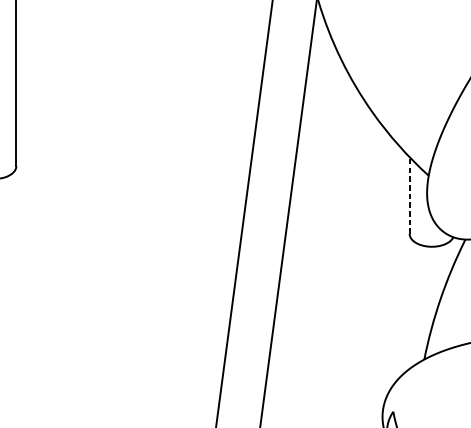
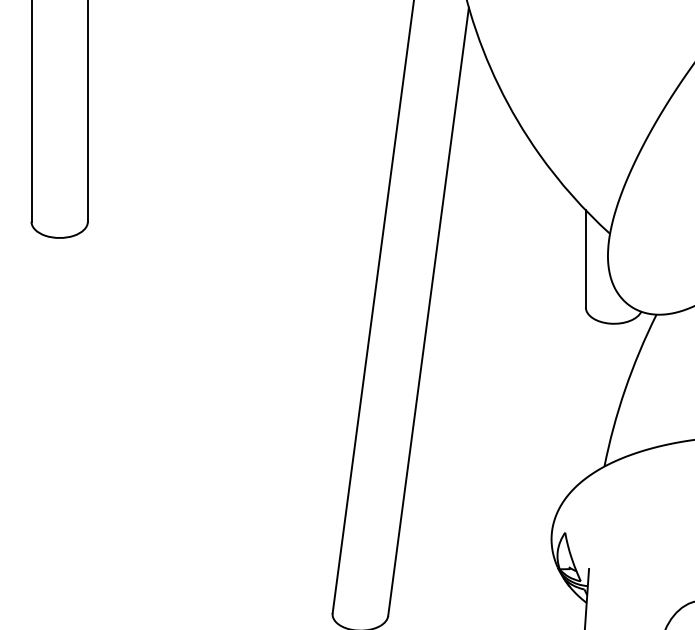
line: (409, 195) -> (585, 258), dashed -> solid

